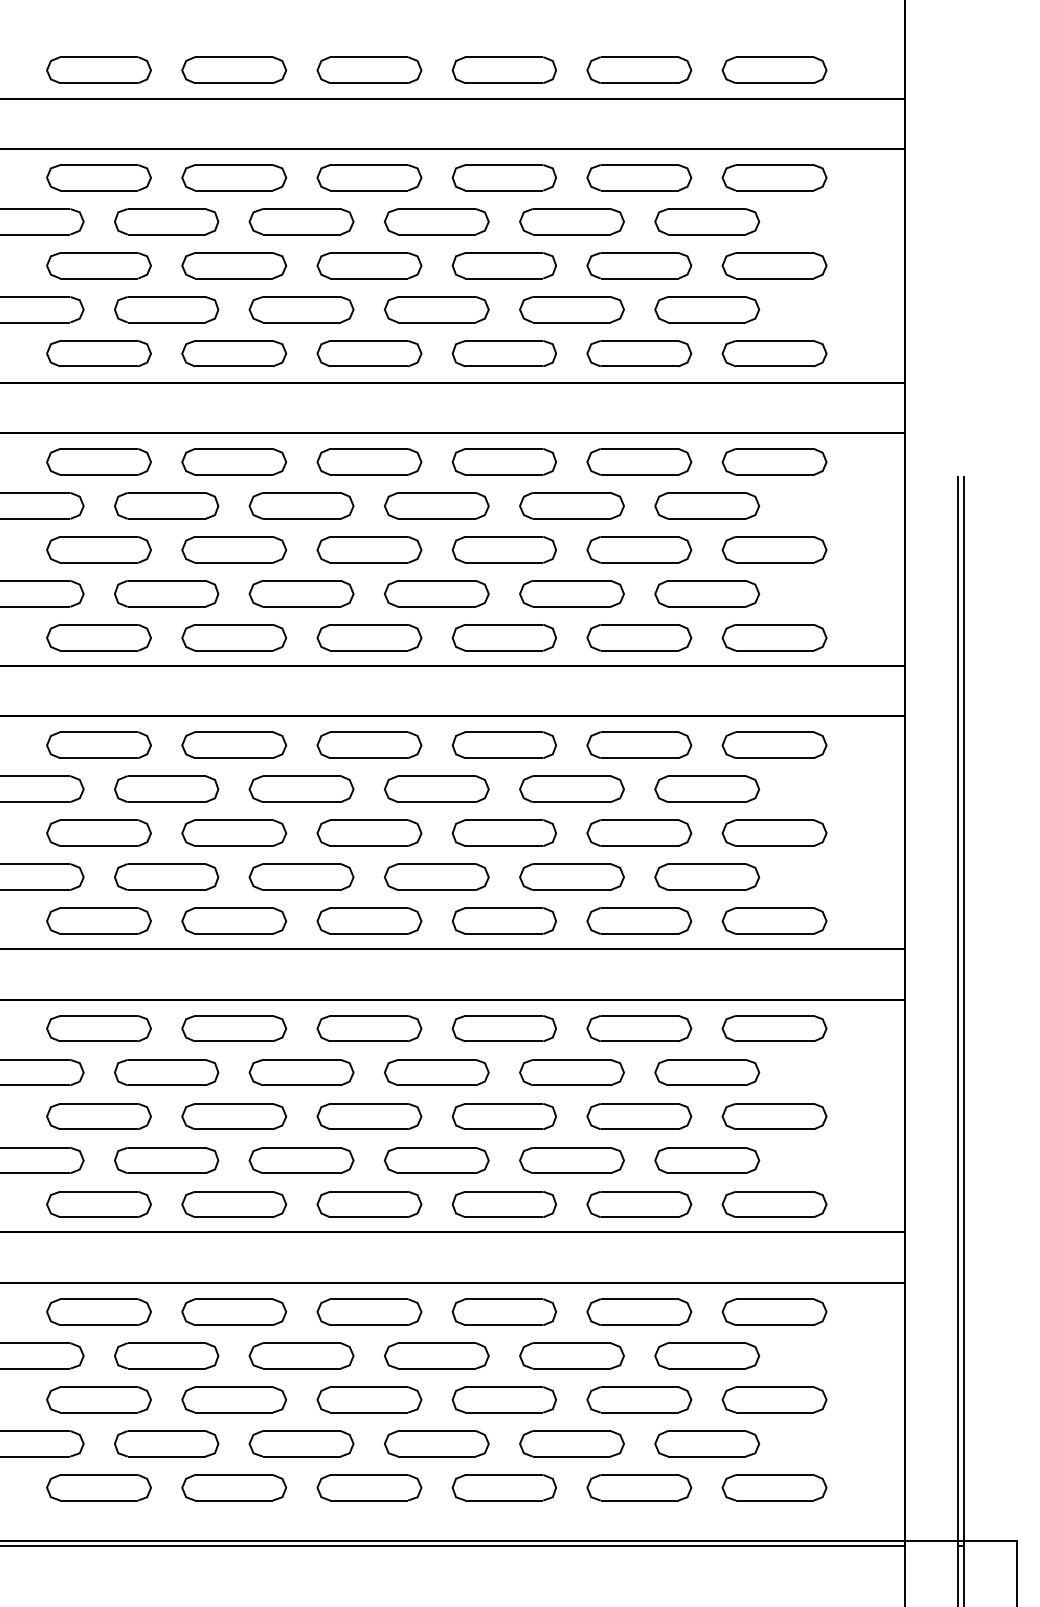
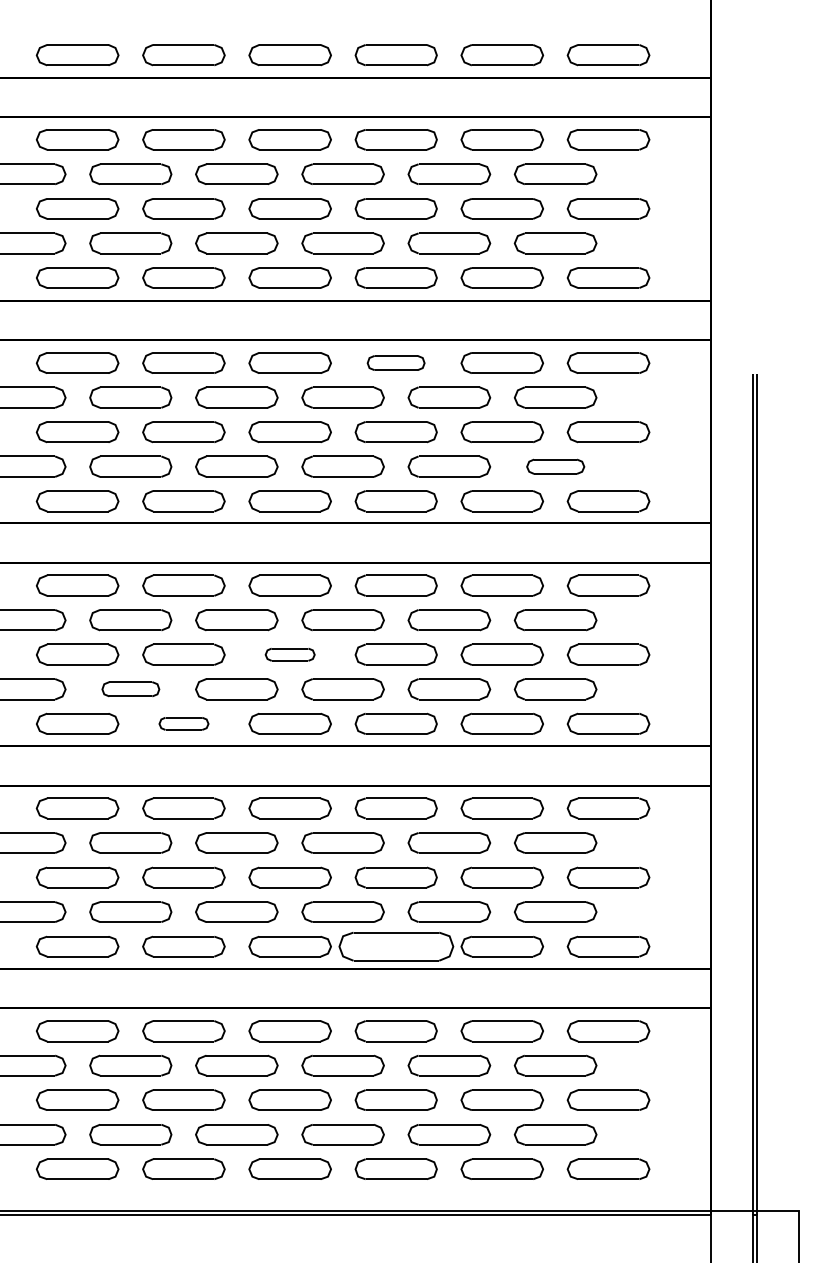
part: (503, 461) -> (395, 362), size x0.7
part: (707, 593) -> (555, 466), size x0.7
part: (369, 832) -> (290, 654), size x0.6
part: (166, 876) -> (130, 688), size x0.7
part: (234, 920) -> (184, 723), size x0.6
part: (503, 1204) -> (395, 946), size x1.4

